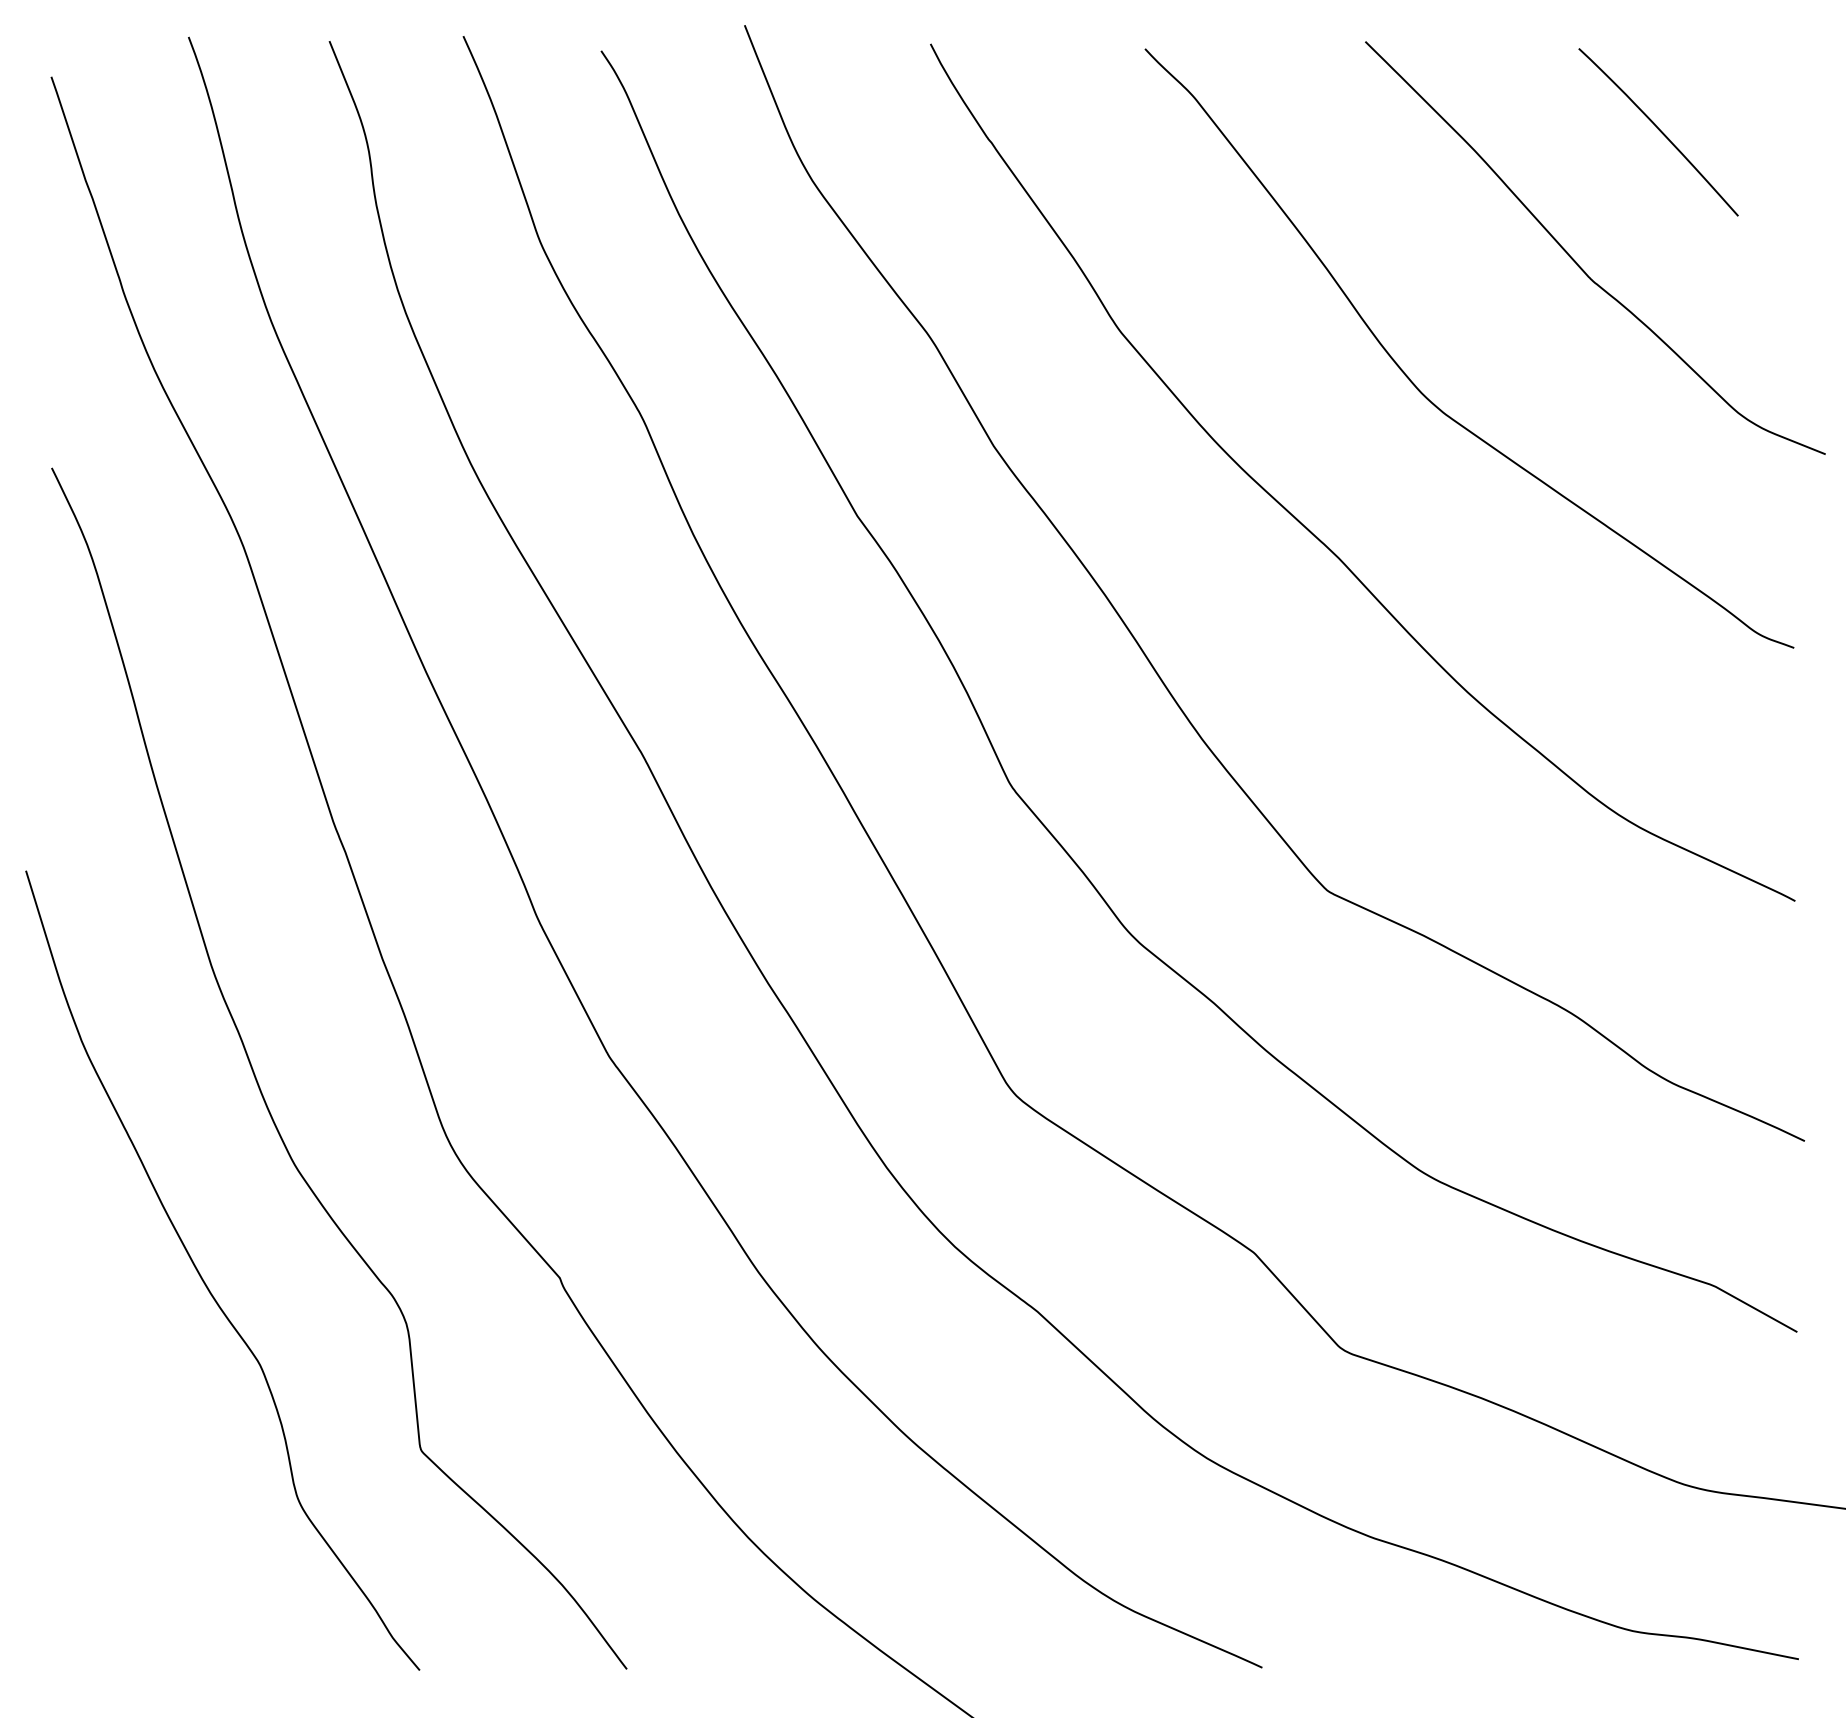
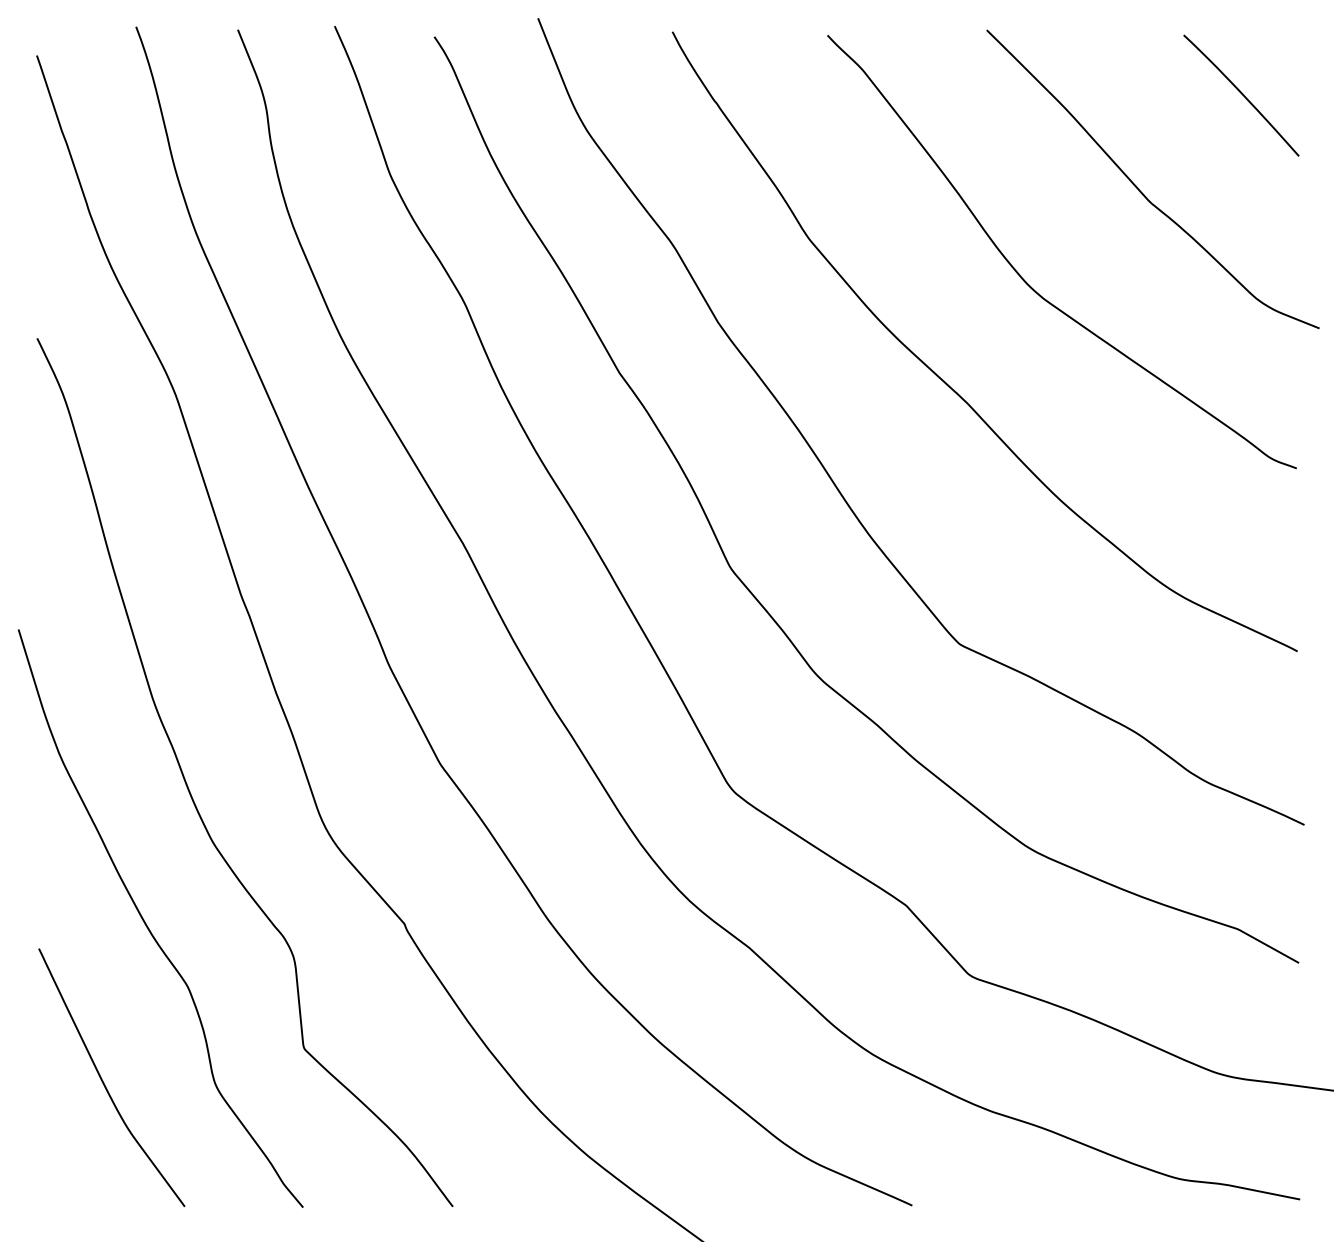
curve: (1659, 131) -> (1242, 95), moved
curve: (143, 1496) -> (103, 1081), added

